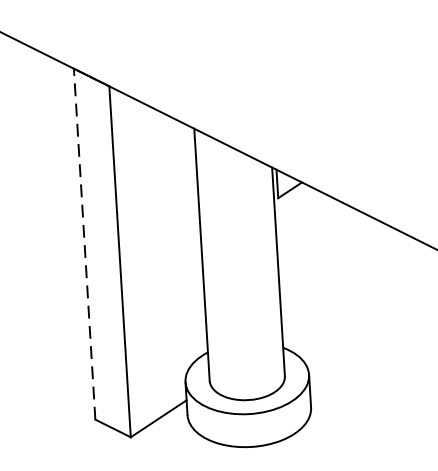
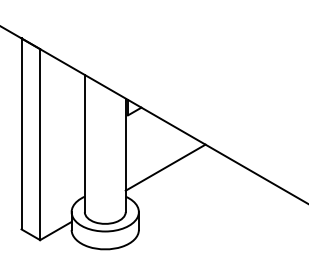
line: (84, 243) -> (21, 133), dashed -> solid
line: (352, 289) -> (165, 167), added

